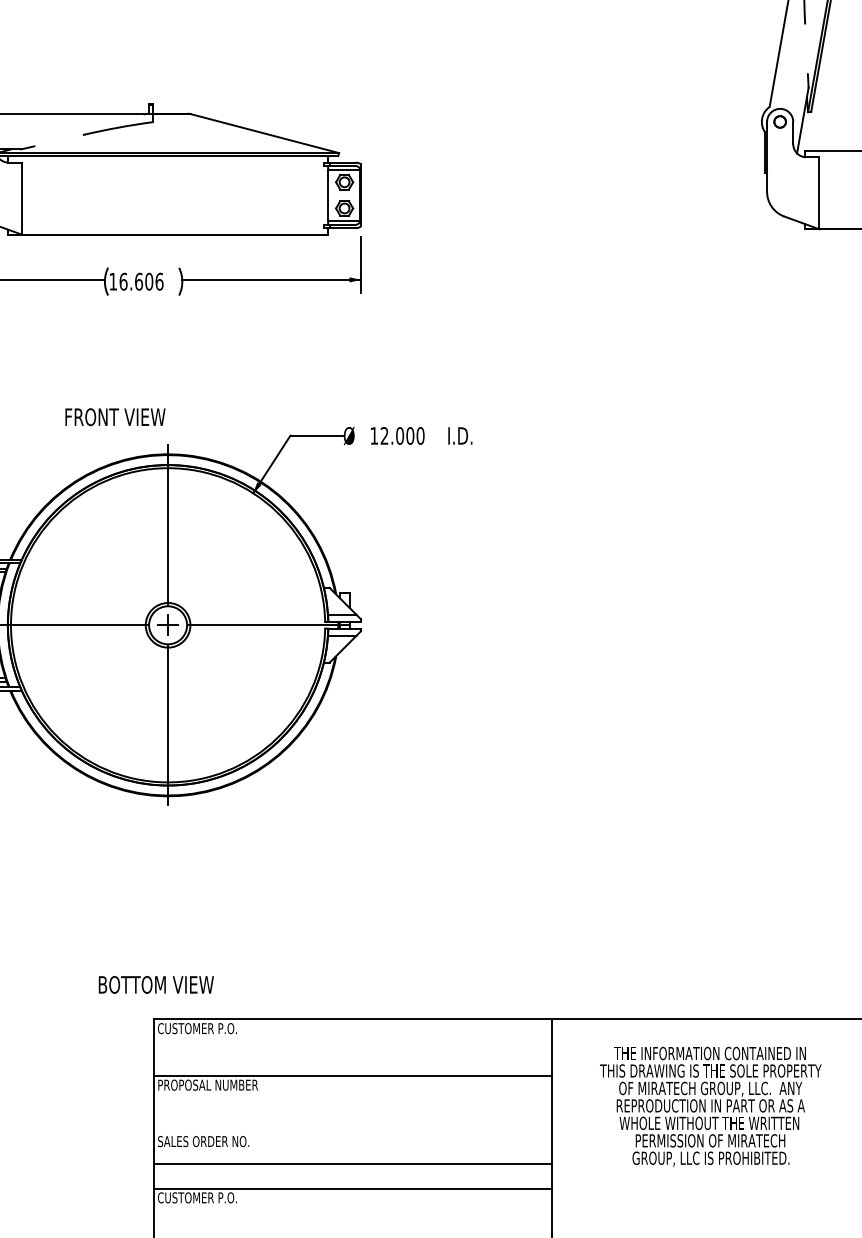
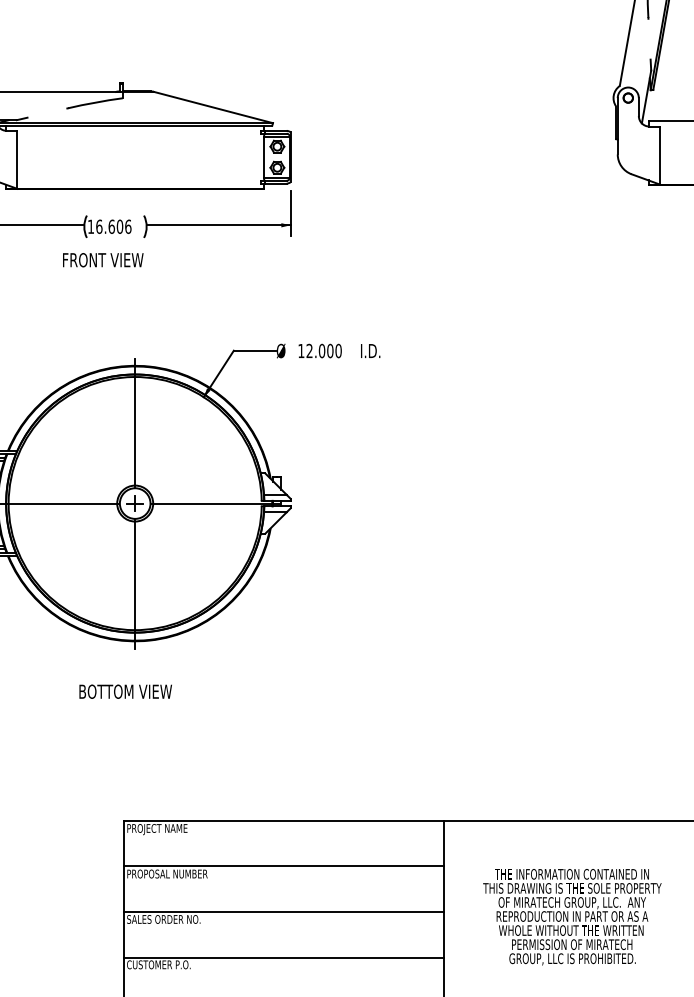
text: (115, 417) -> (103, 260), moved
text: (155, 984) -> (125, 691), moved
text: (197, 1029) -> (158, 829), CUSTOMER P.O. -> PROJECT NAME
text: (710, 1106) -> (572, 917), moved
line: (352, 1164) -> (283, 912), moved

